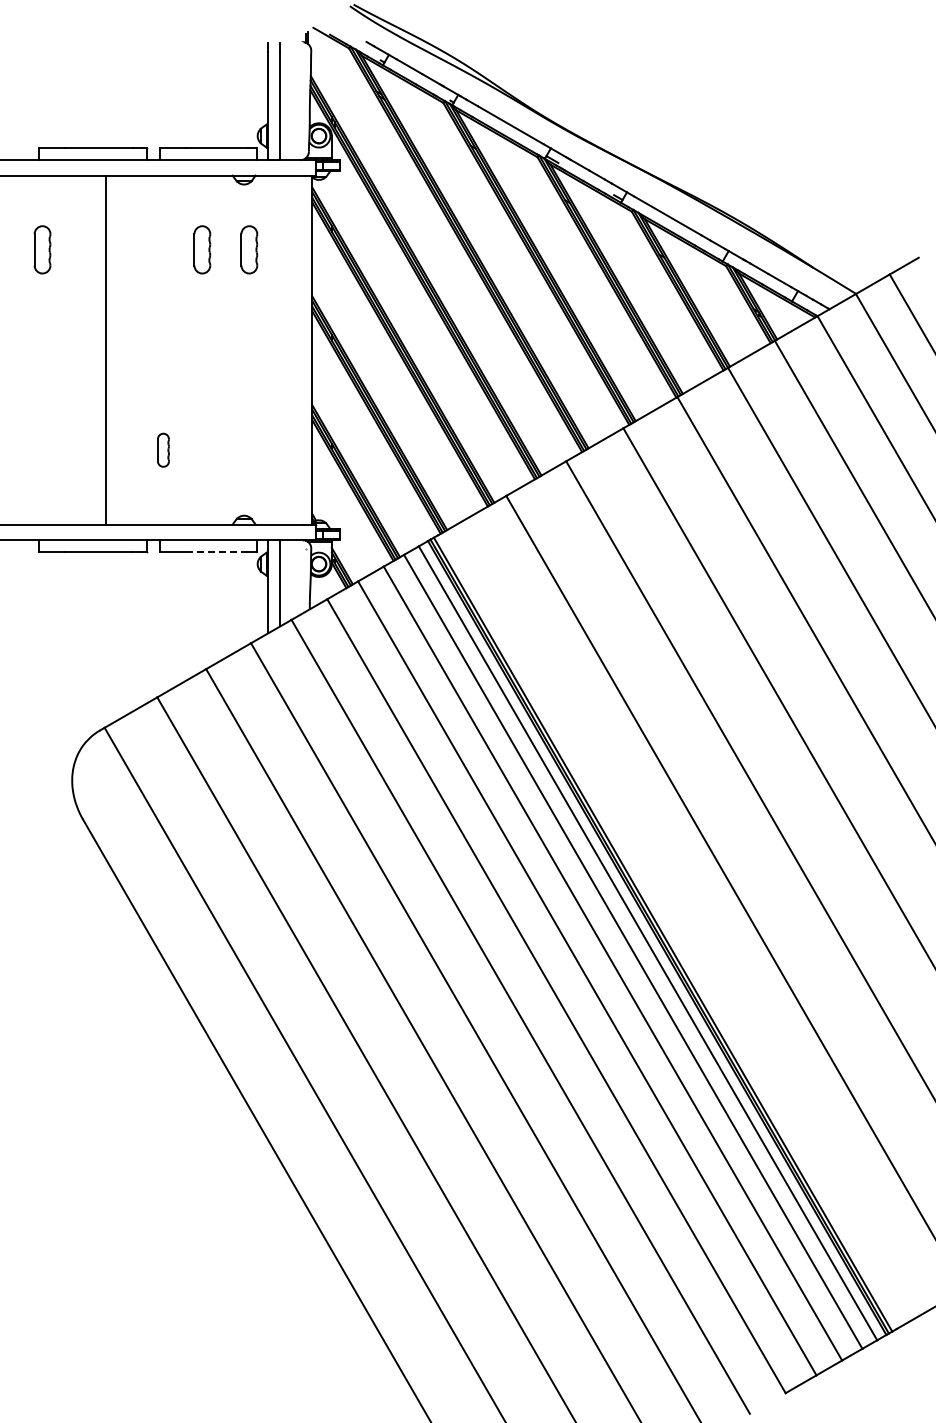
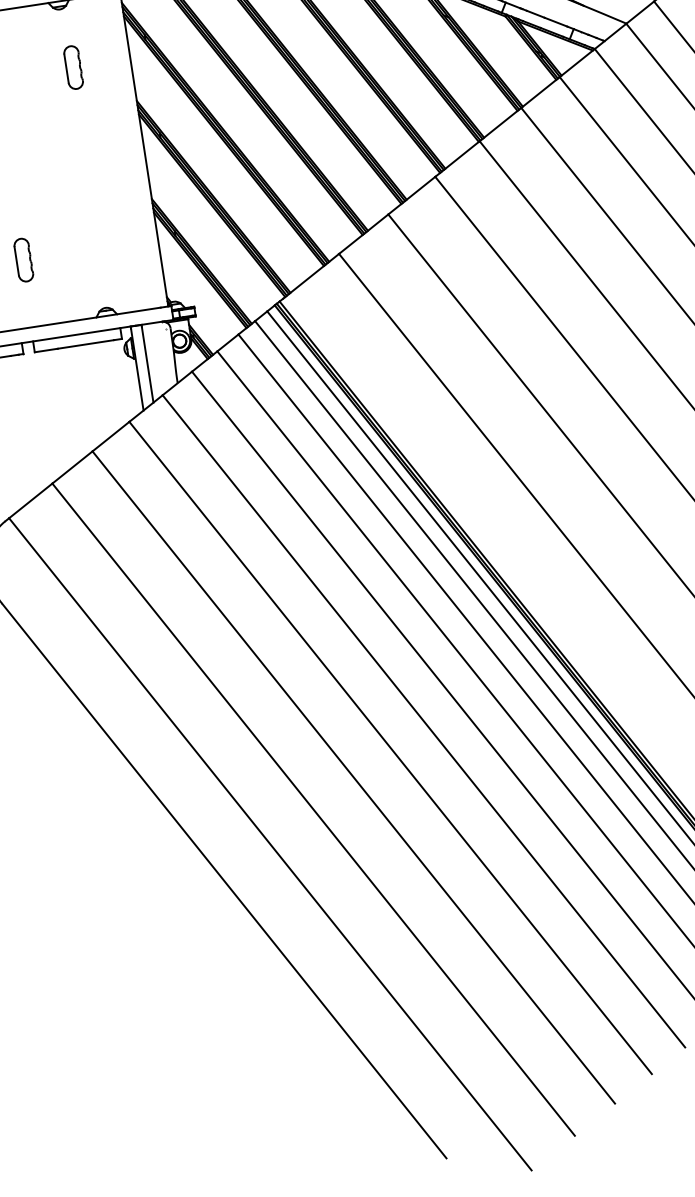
part: (202, 249) -> (31, 73), removed
part: (163, 449) -> (23, 259), size x1.43
line: (217, 552) -> (86, 344), dashed -> solid

